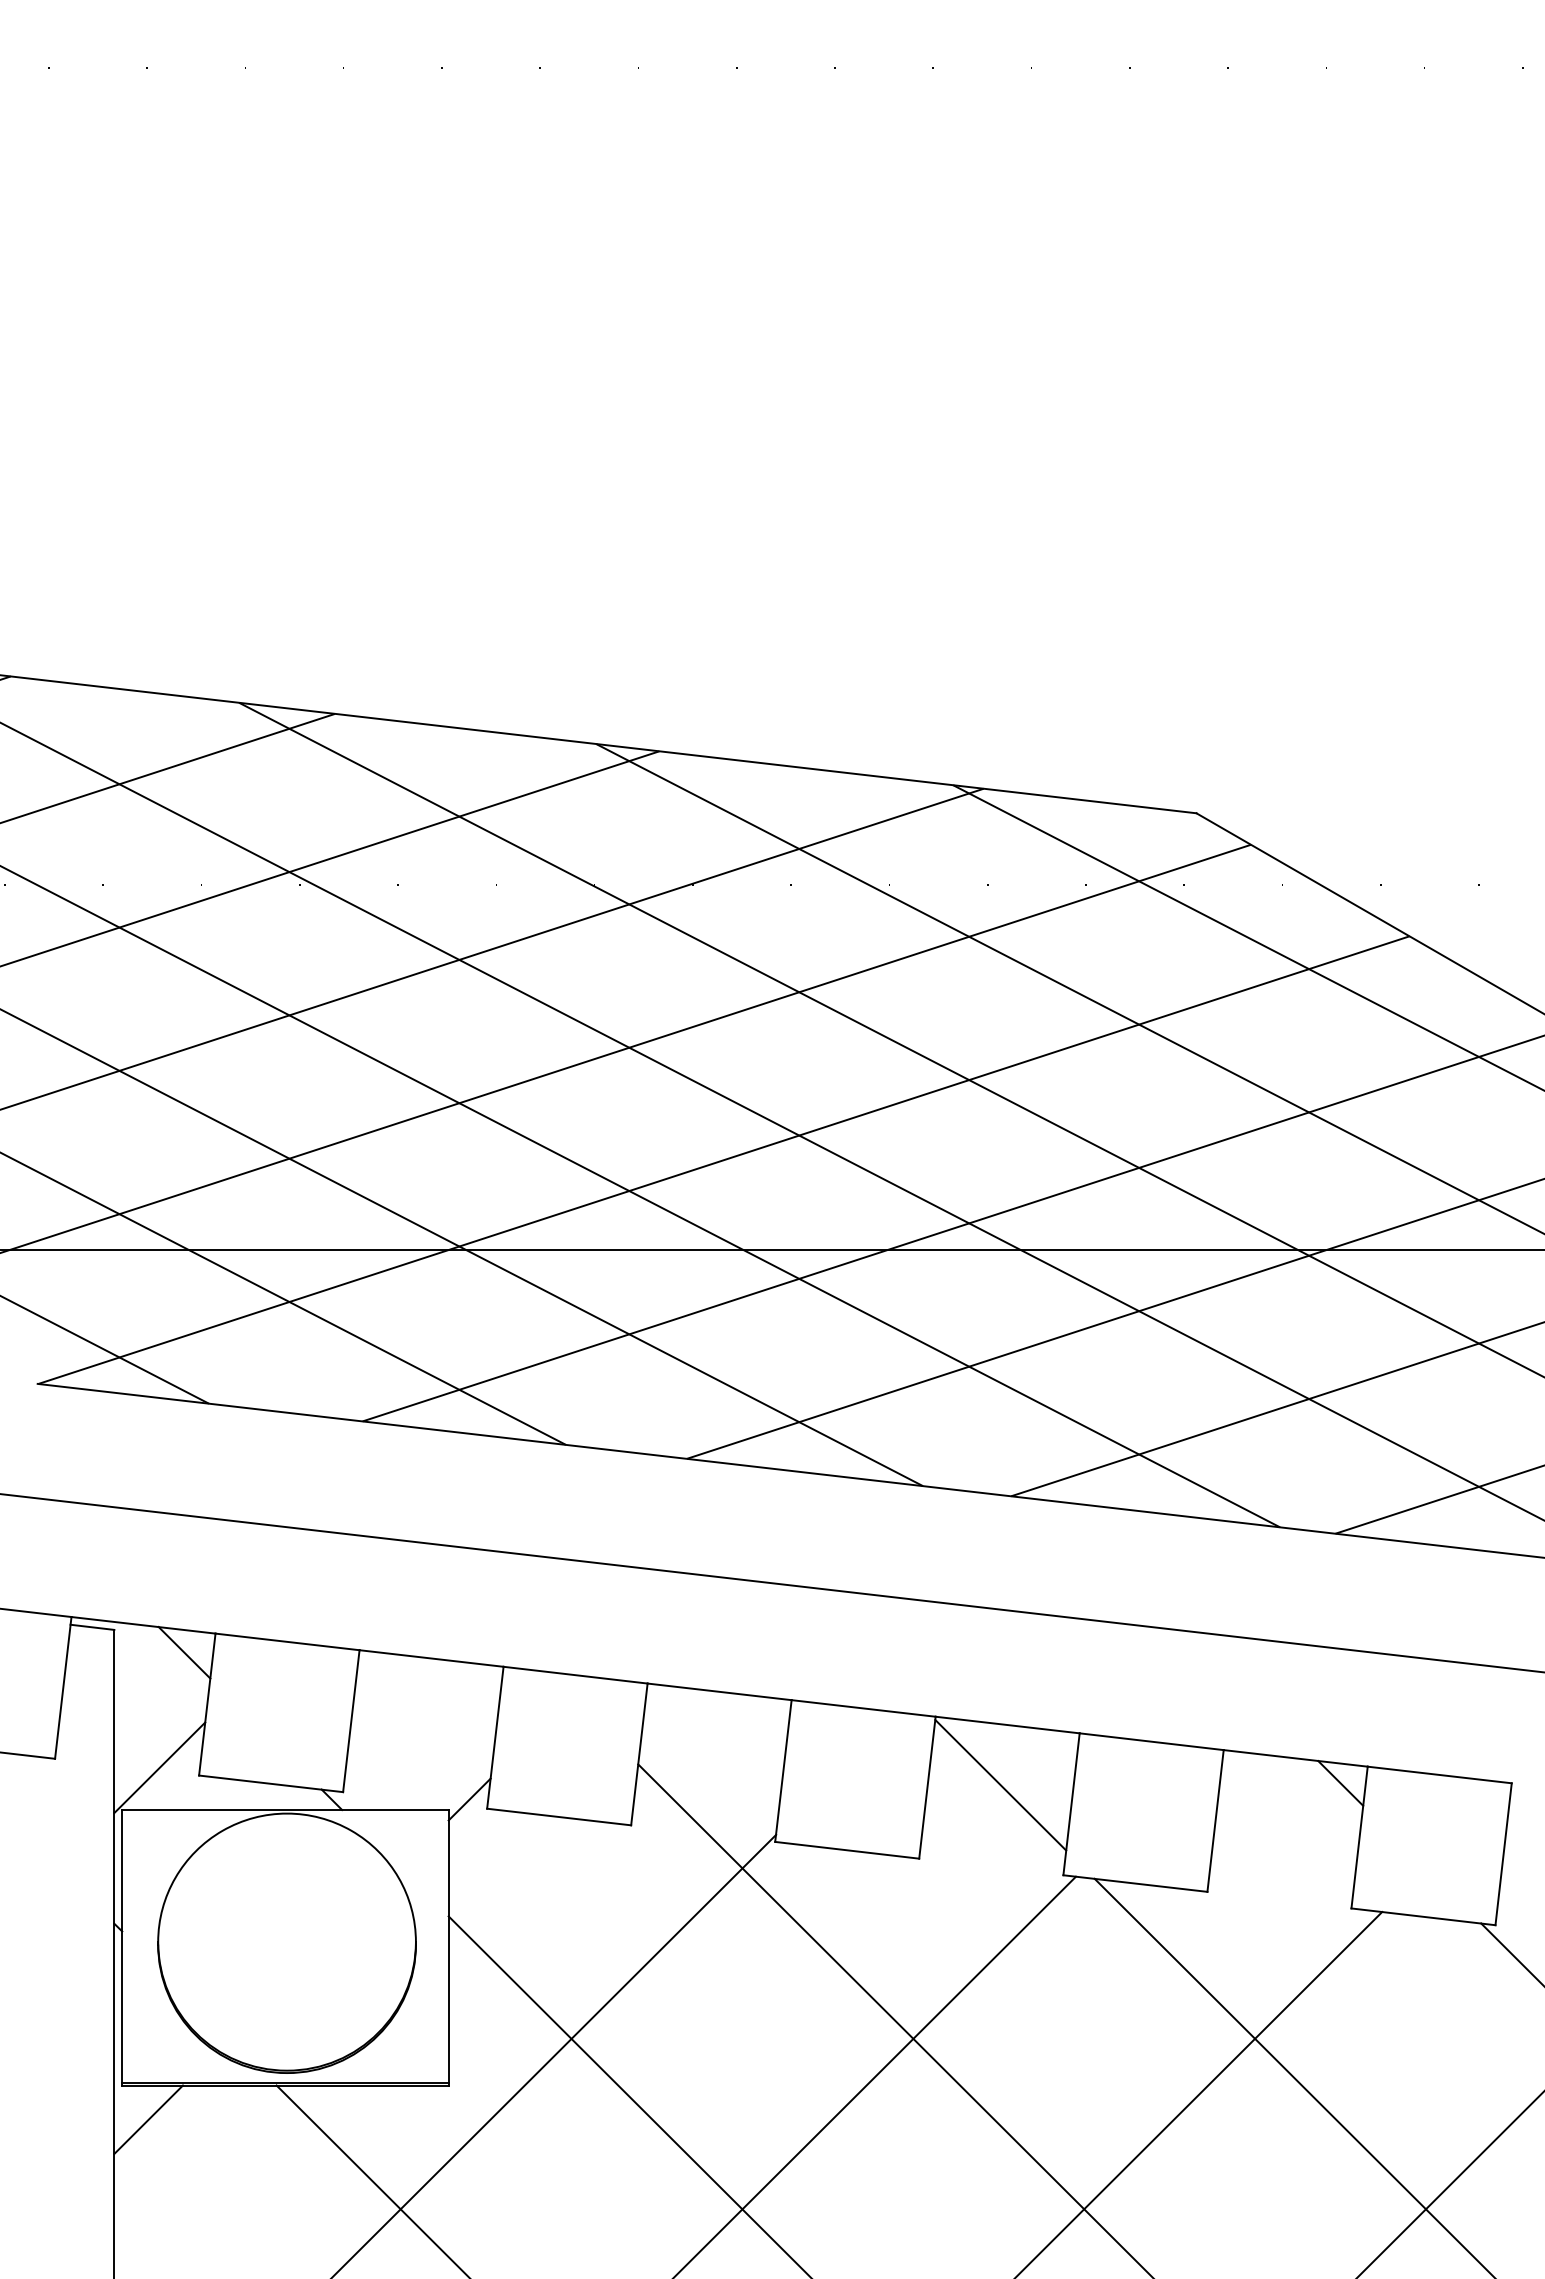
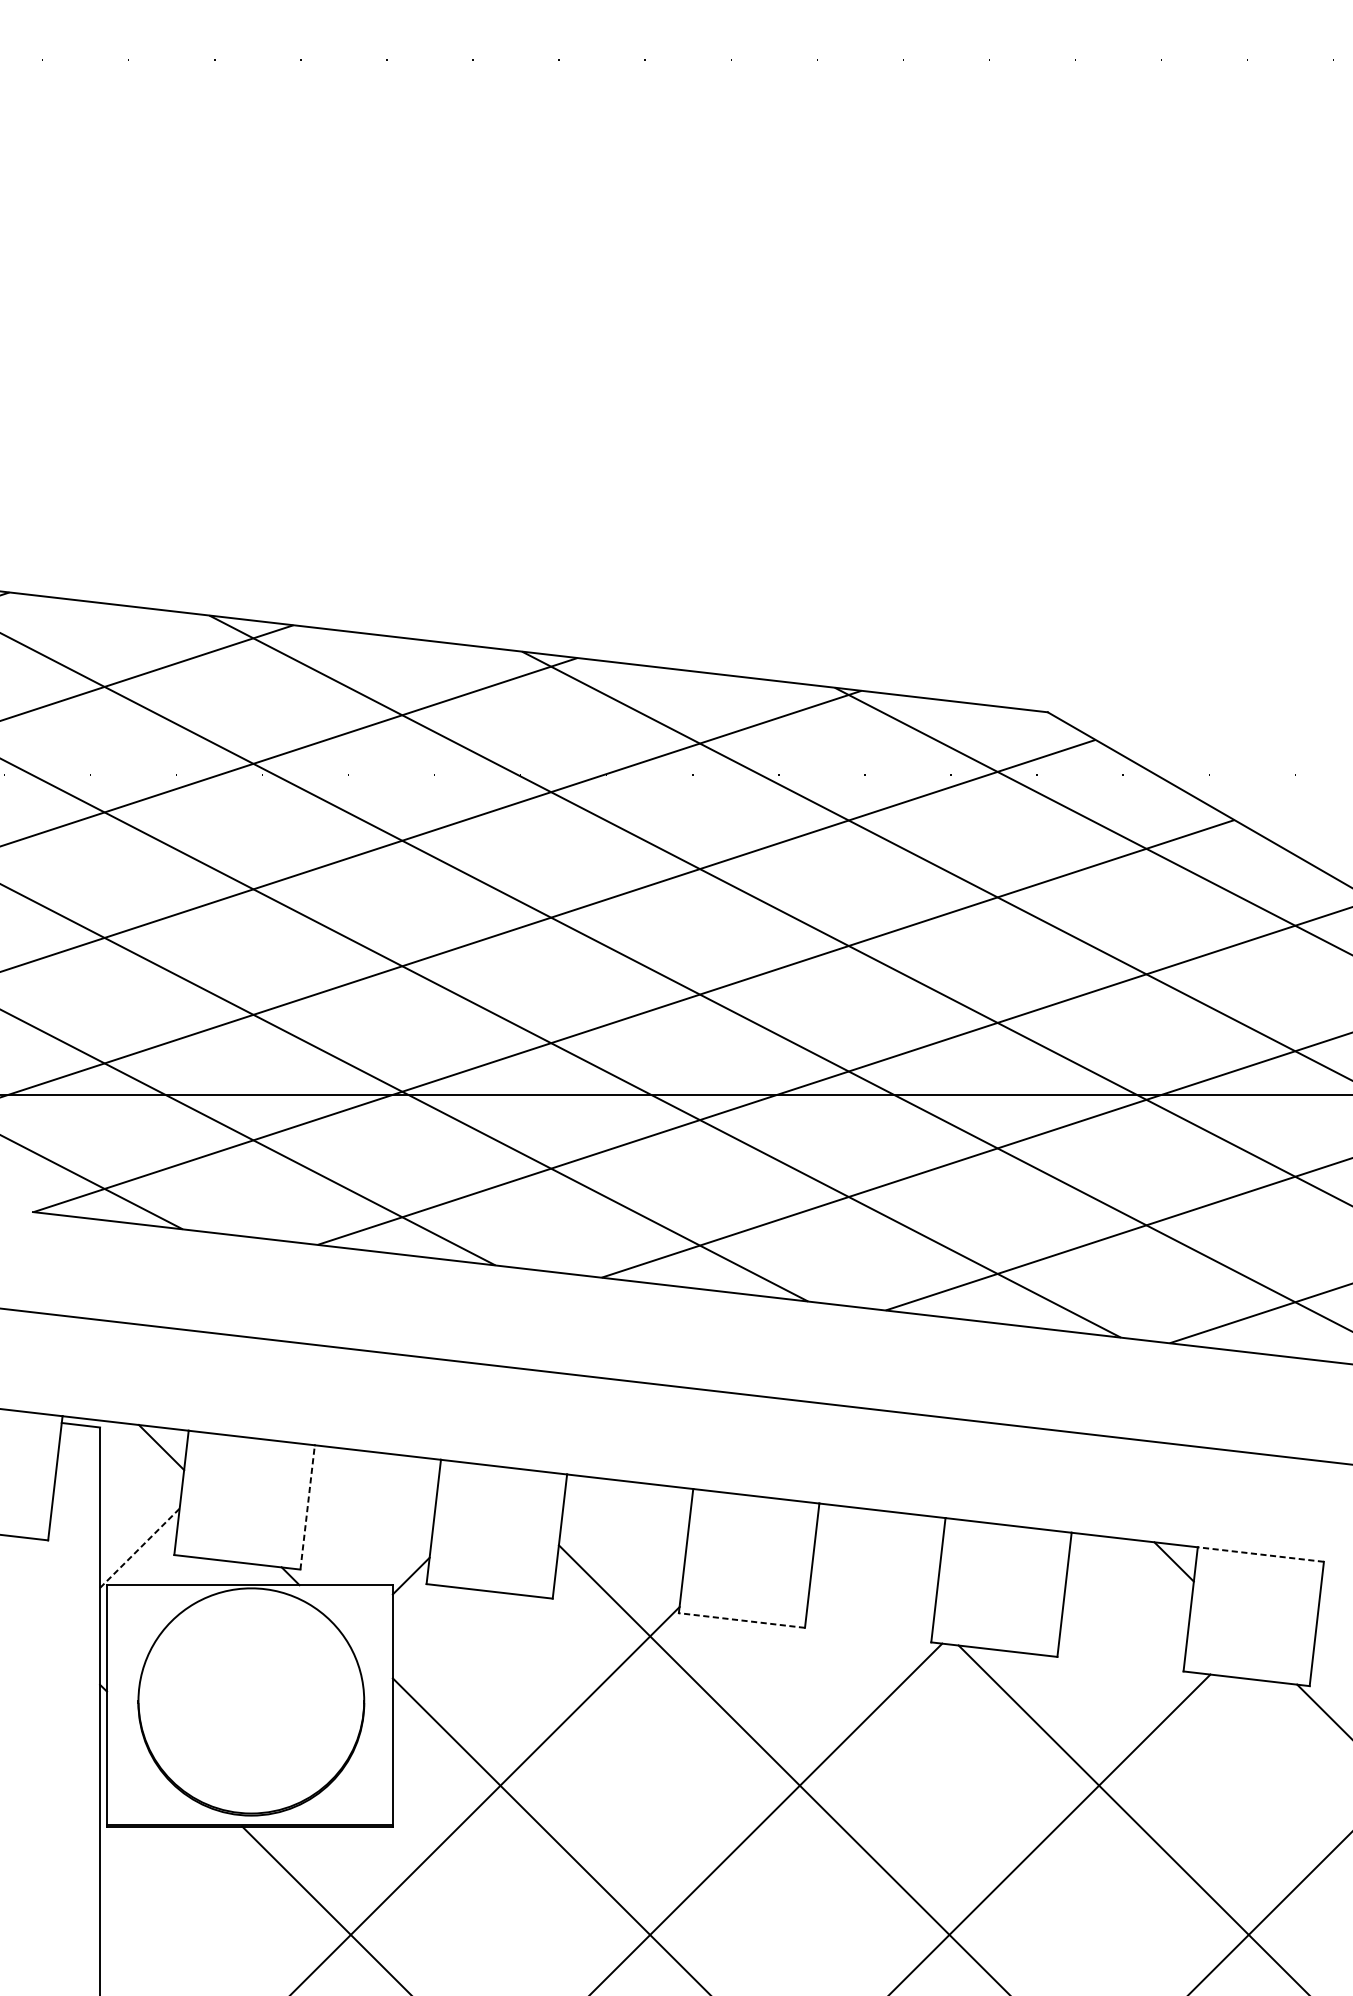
line: (351, 1720) -> (307, 1506), solid -> dashed
line: (160, 1767) -> (140, 1548), solid -> dashed
line: (1439, 1774) -> (1260, 1554), solid -> dashed
line: (1000, 1784) -> (876, 1562), removed
line: (846, 1850) -> (741, 1620), solid -> dashed
line: (148, 2119) -> (130, 1856), removed

